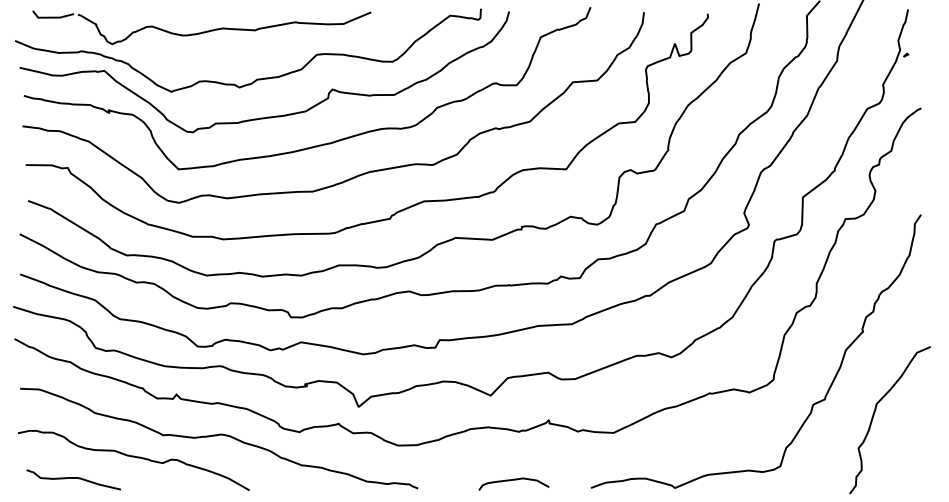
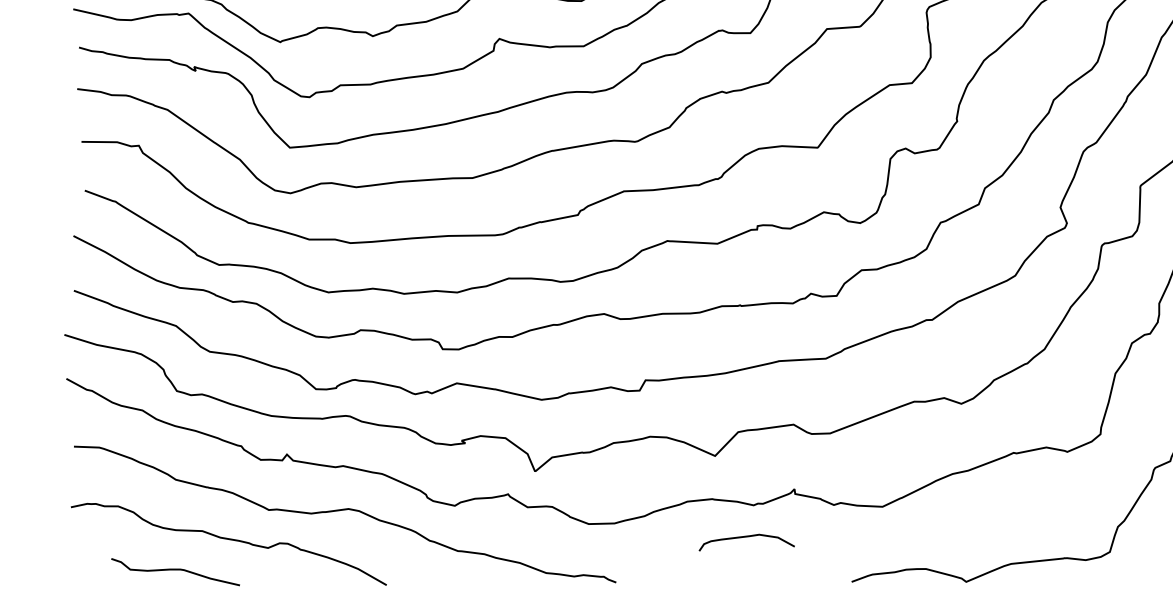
curve: (73, 478) -> (175, 570), moved
curve: (513, 480) -> (746, 537), moved

